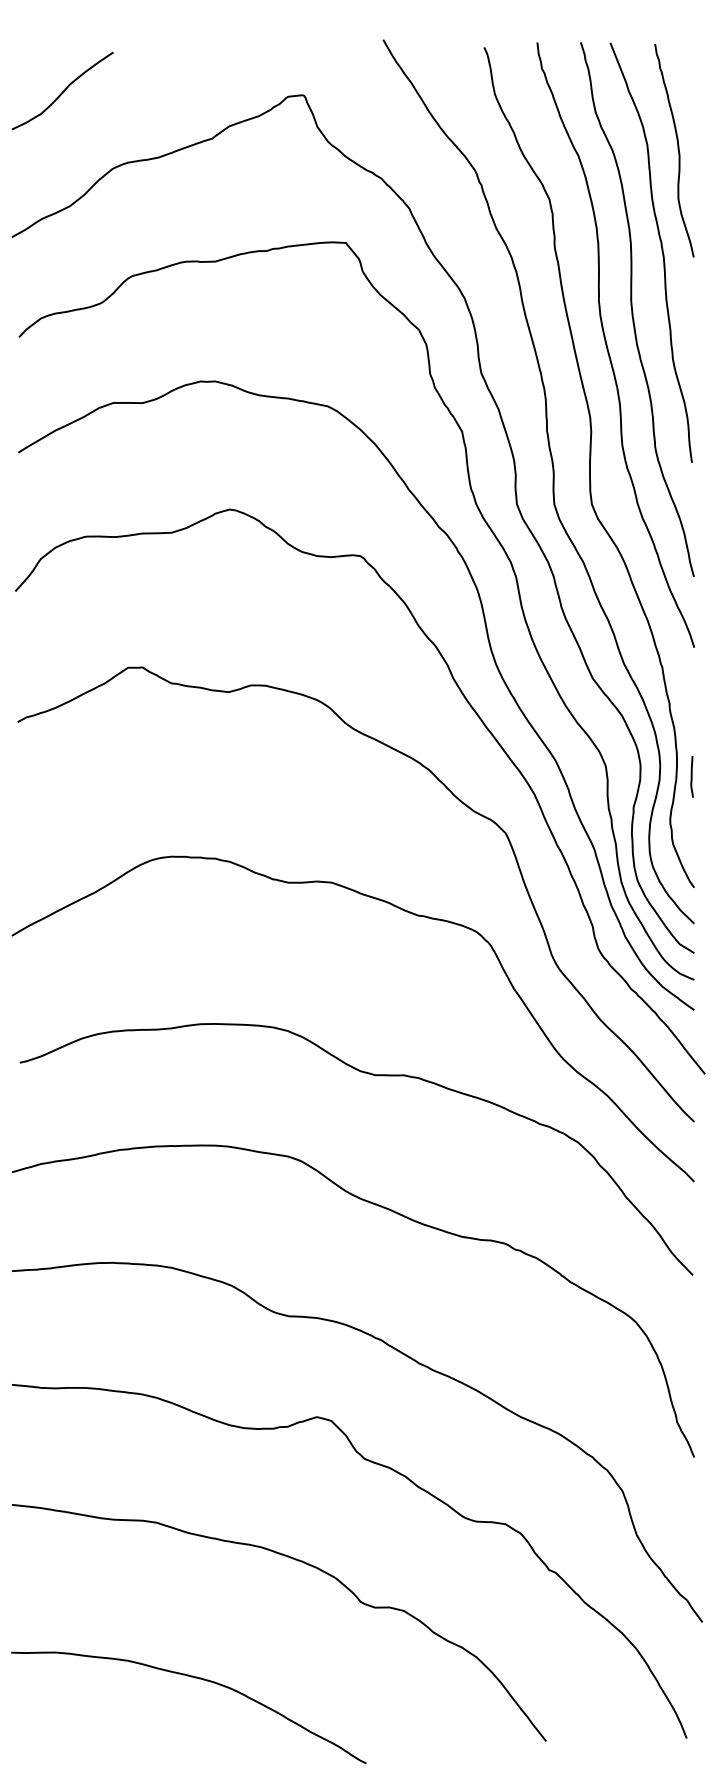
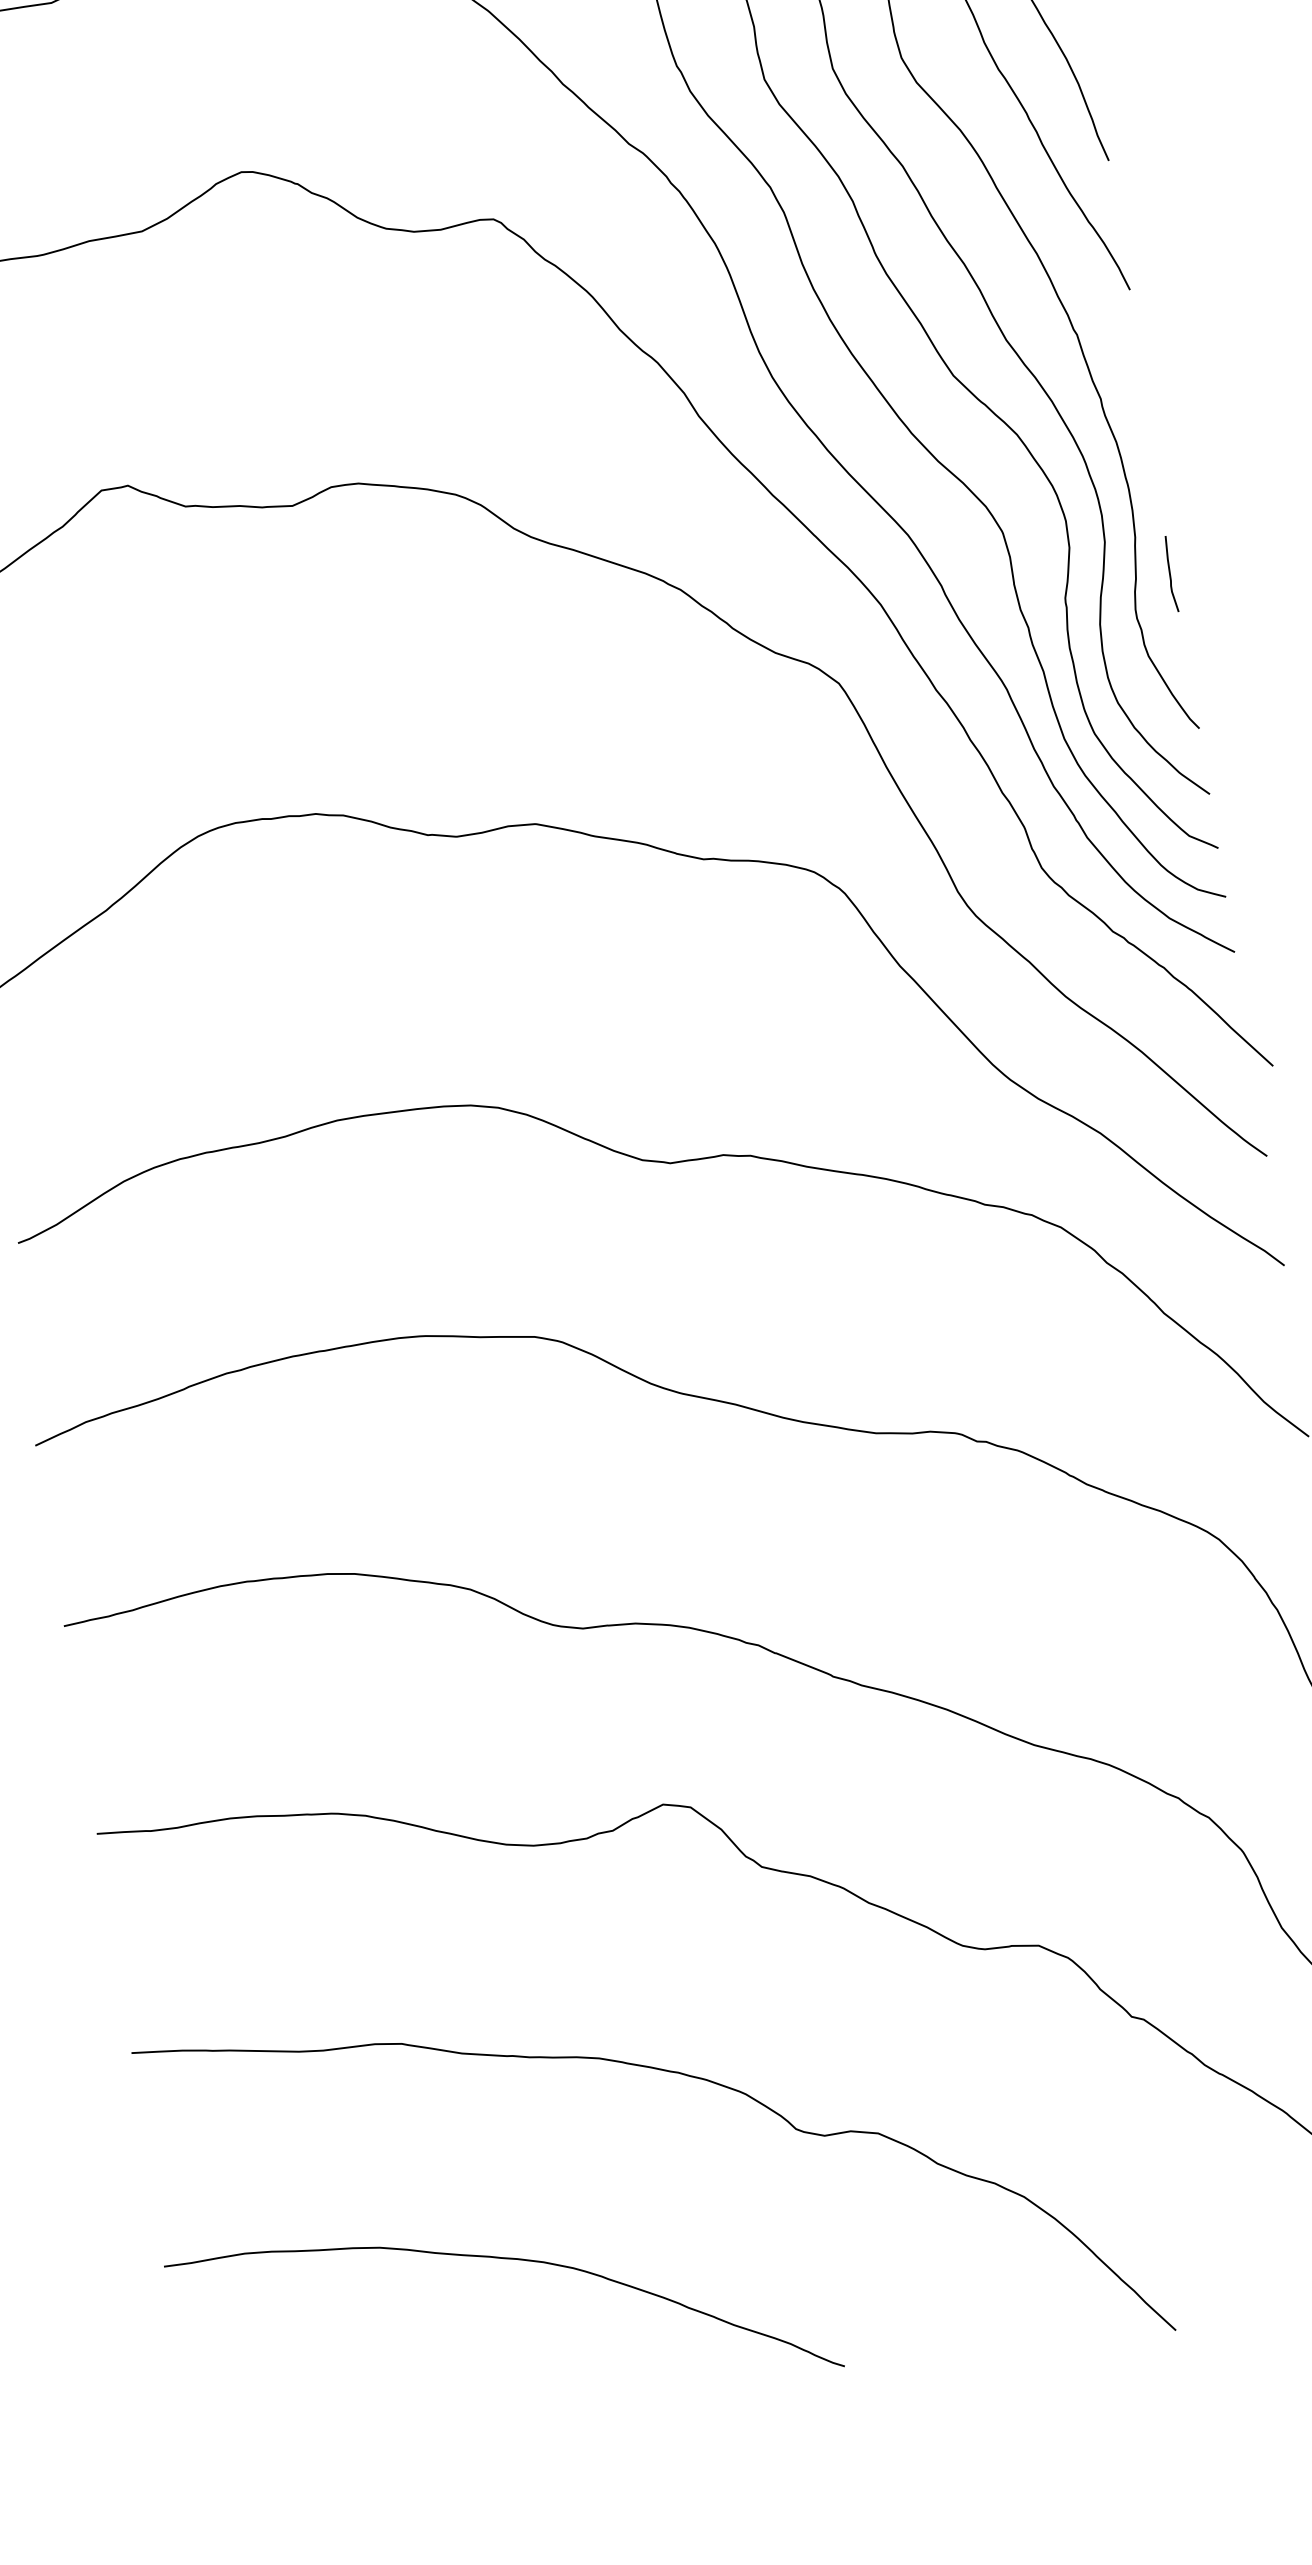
line: (691, 776) -> (1169, 573), moved
curve: (195, 1678) -> (508, 2260), moved

